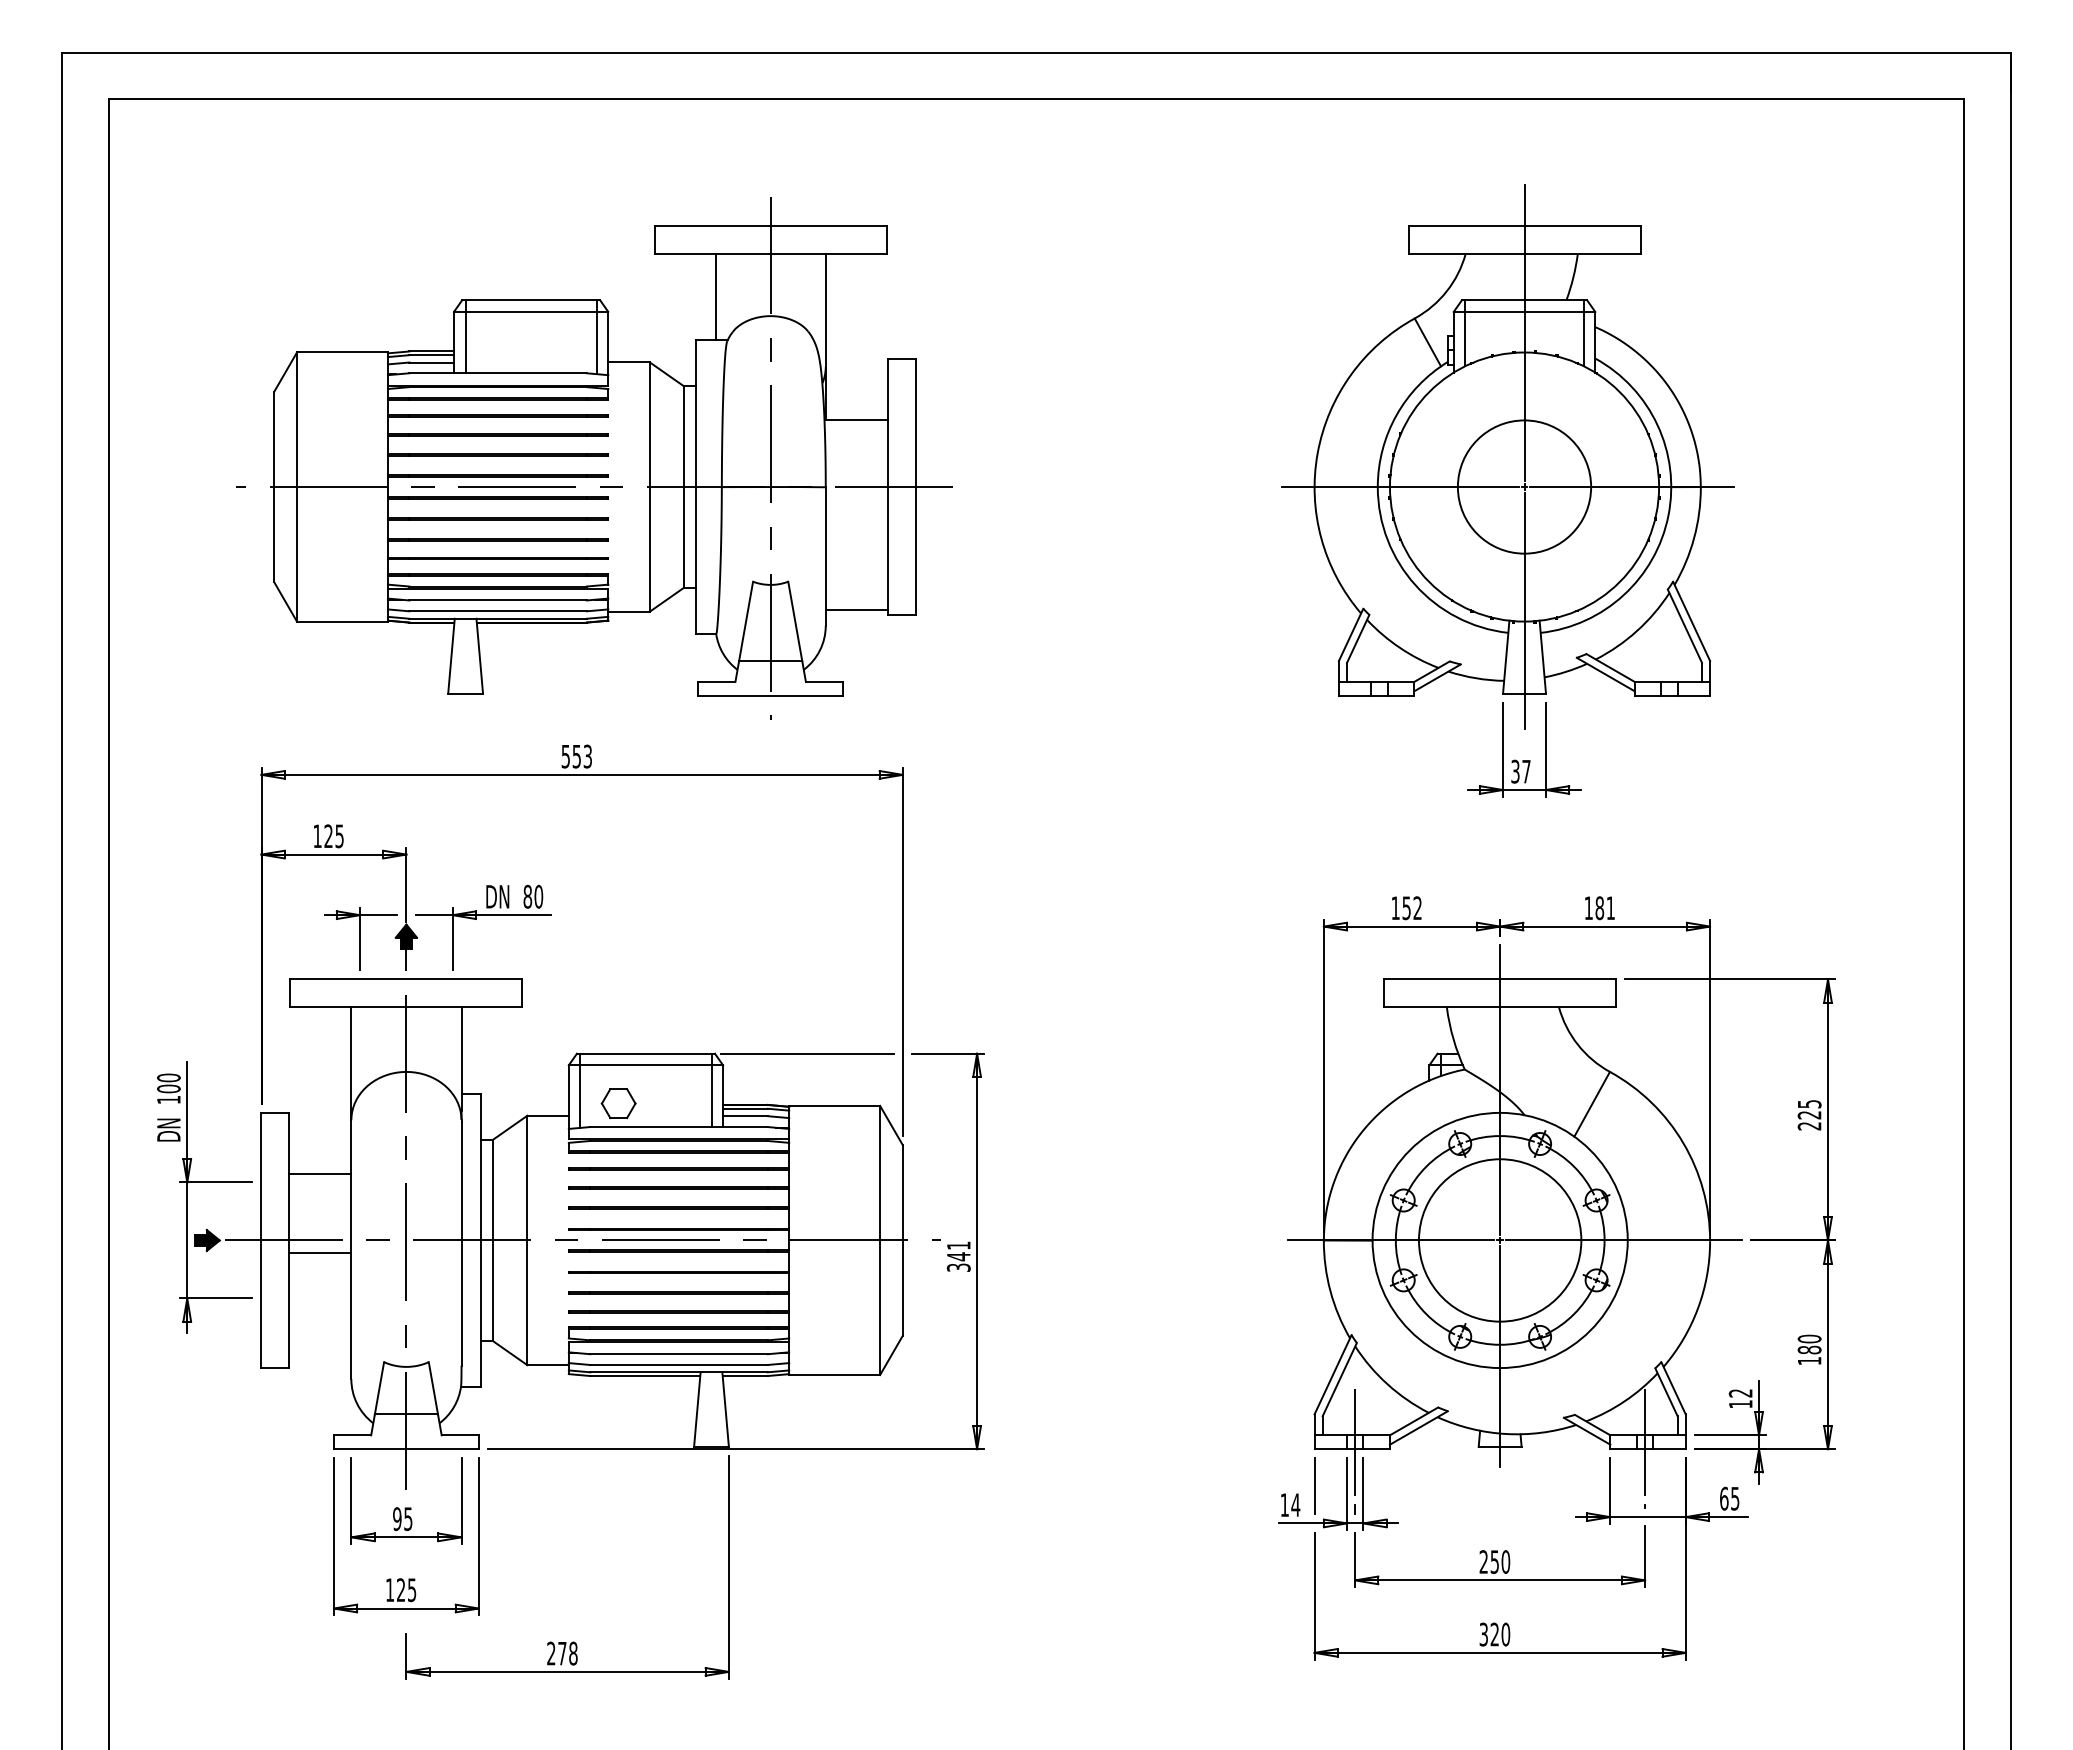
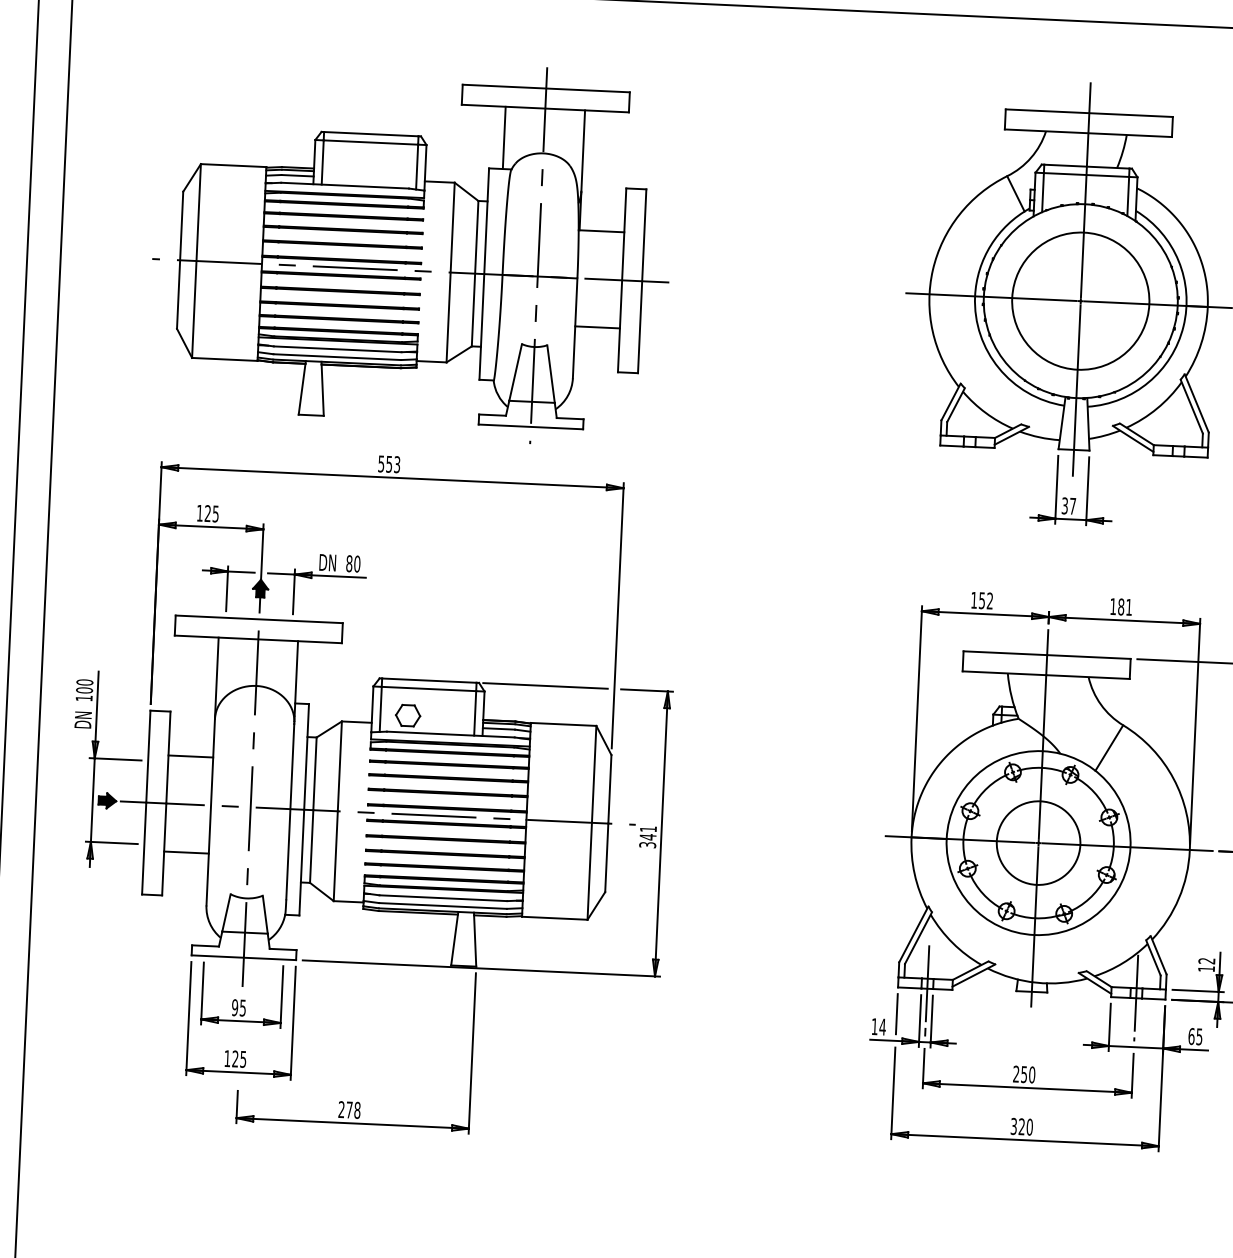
circle: (1524, 486) -> (1080, 300), size x1.43
line: (856, 609) -> (597, 327), moved
circle: (1500, 1240) -> (1038, 843), size x0.71
line: (320, 1253) -> (186, 852), moved

